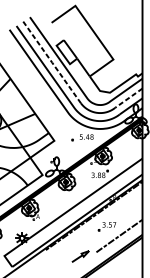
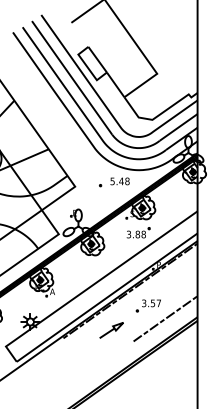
line: (52, 62) -> (72, 78), dashed -> solid
line: (128, 98) -> (178, 127), dashed -> solid
part: (80, 256) -> (111, 330), moved

